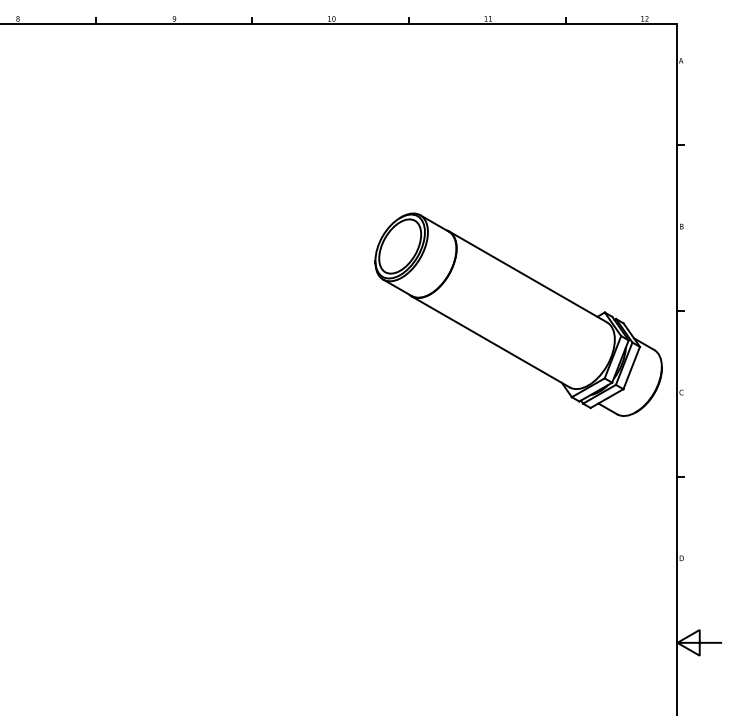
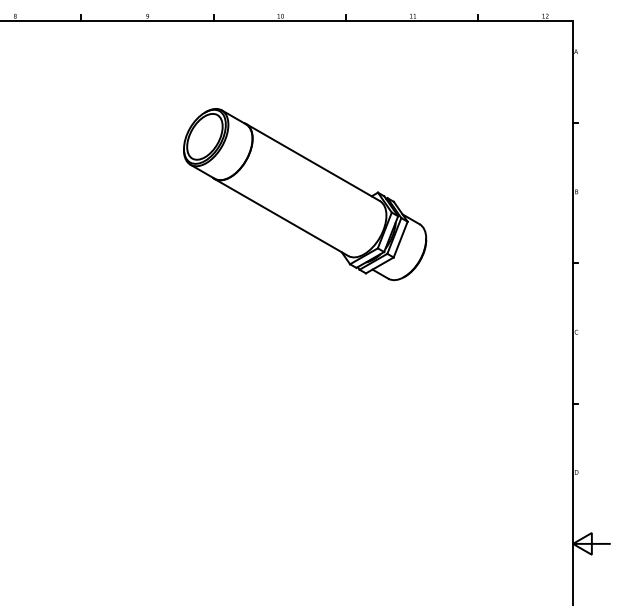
part: (518, 314) -> (304, 194), moved

